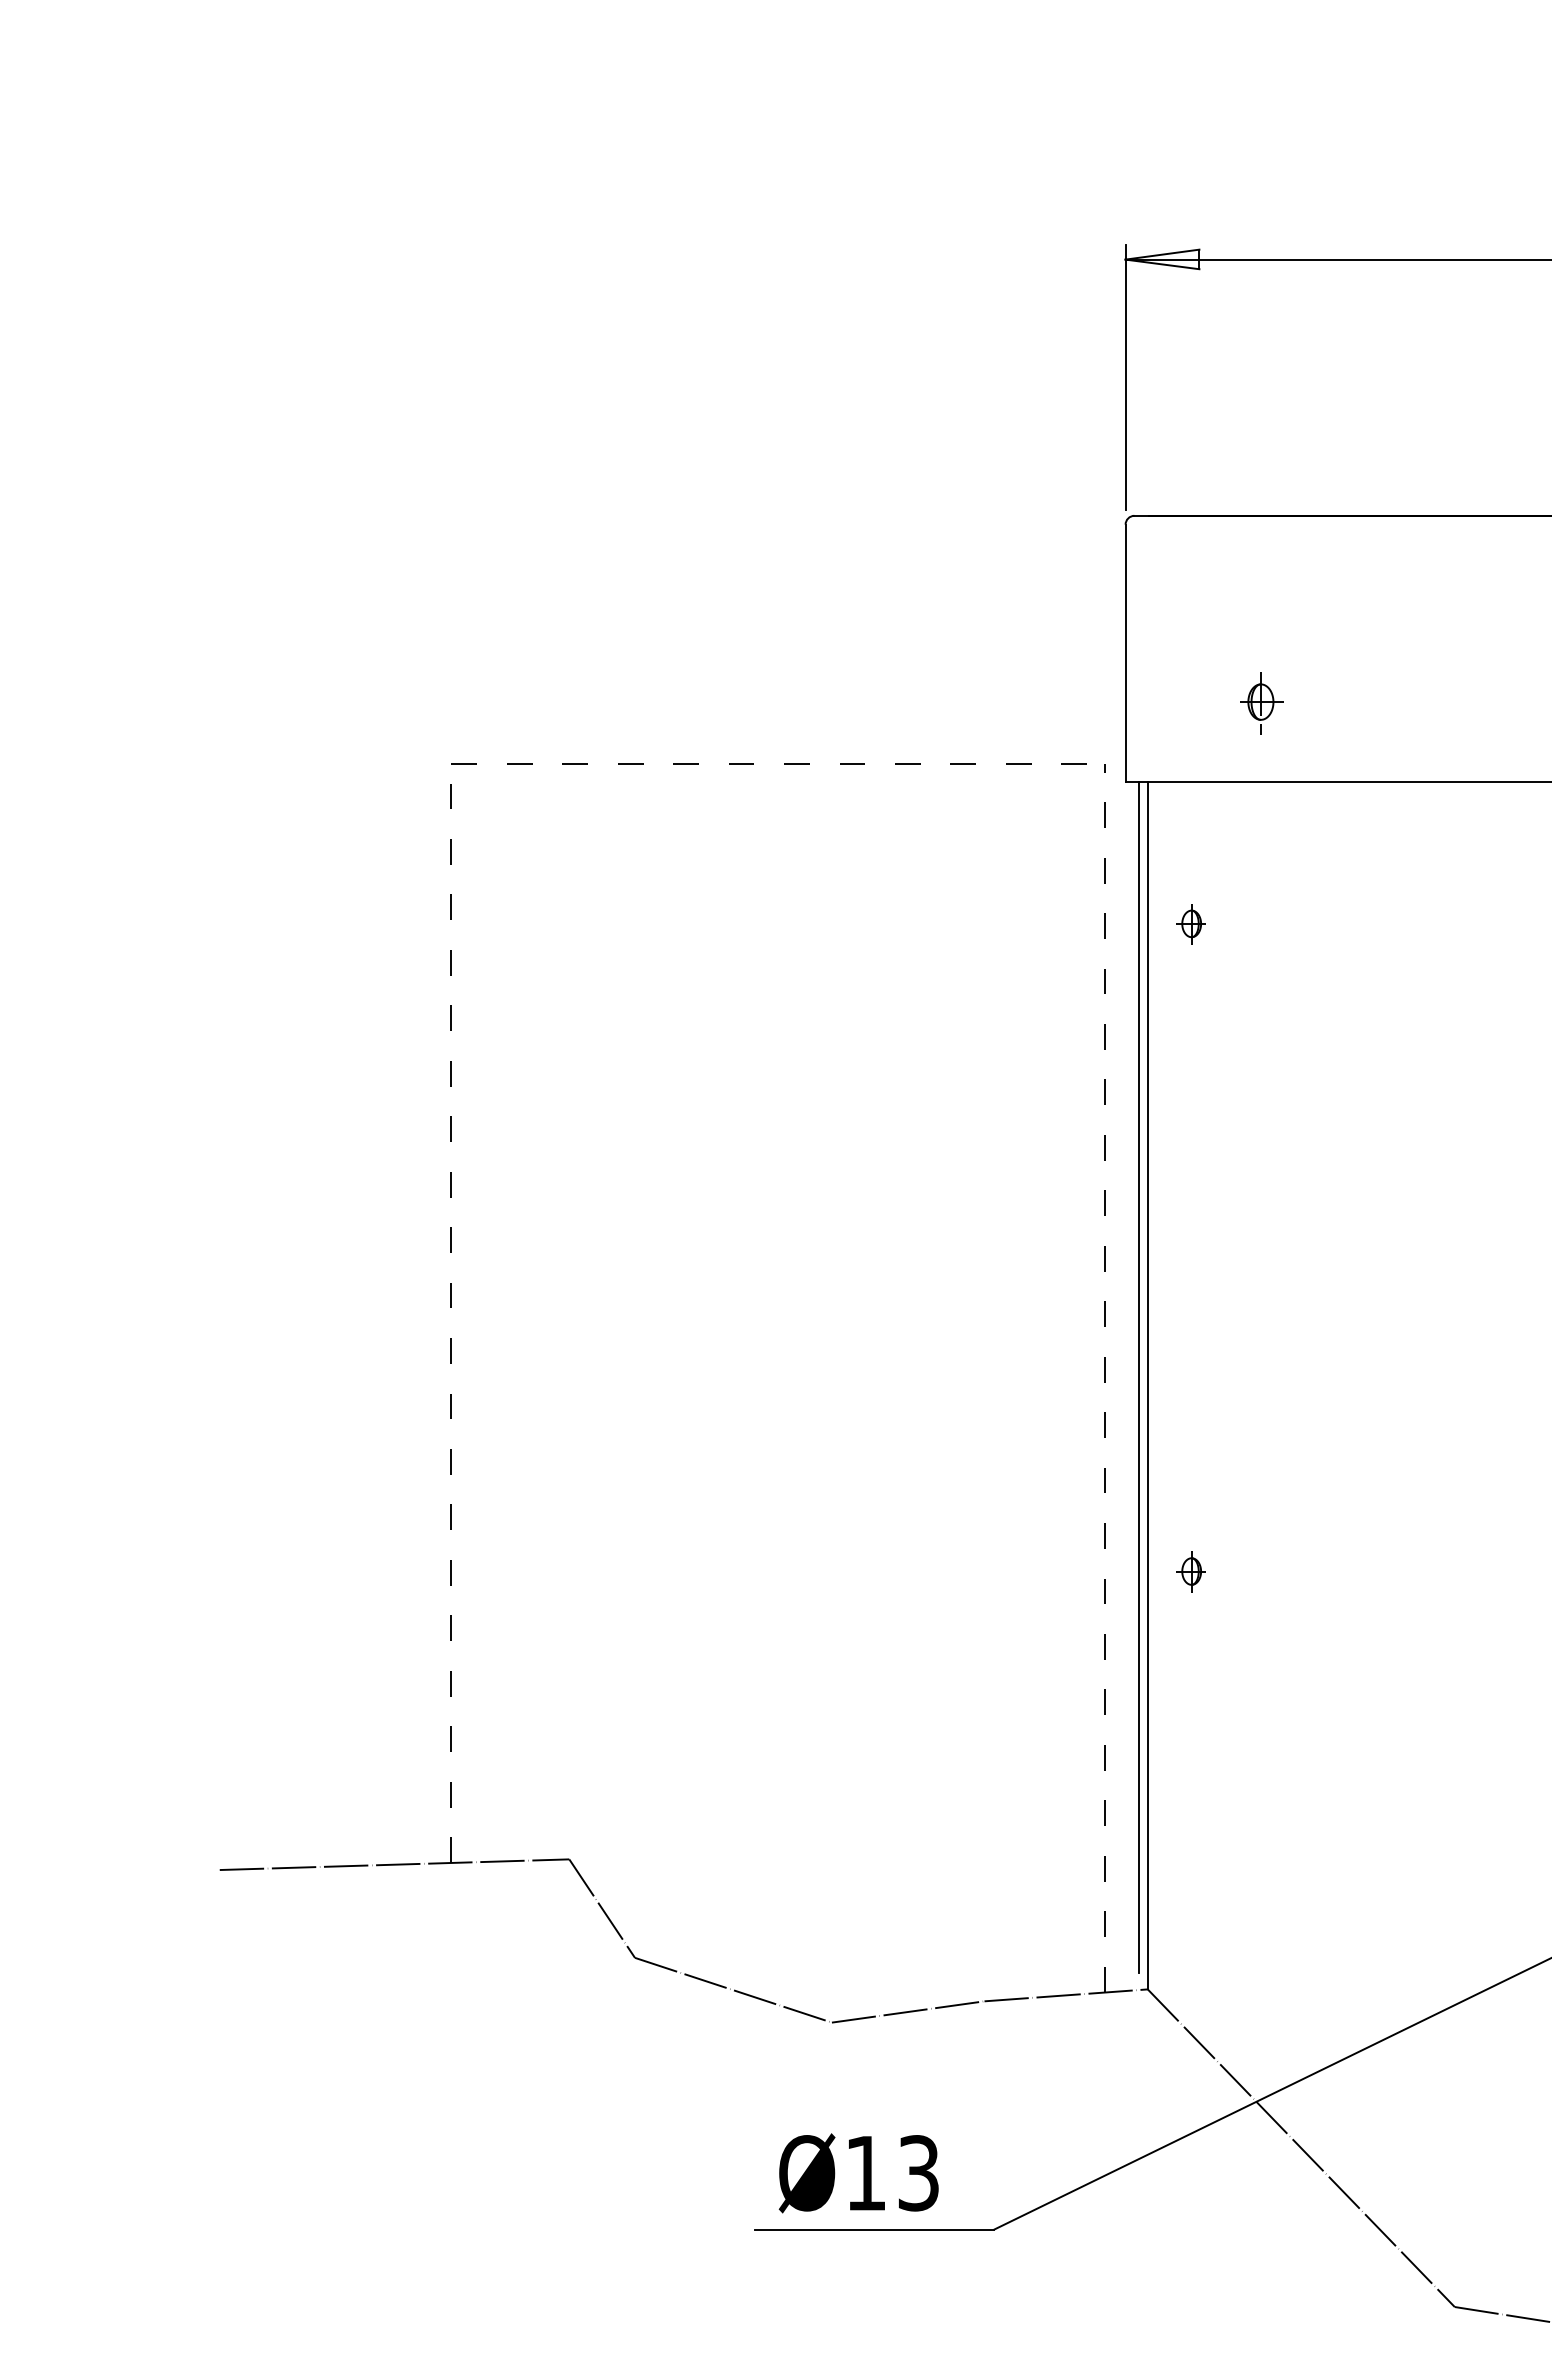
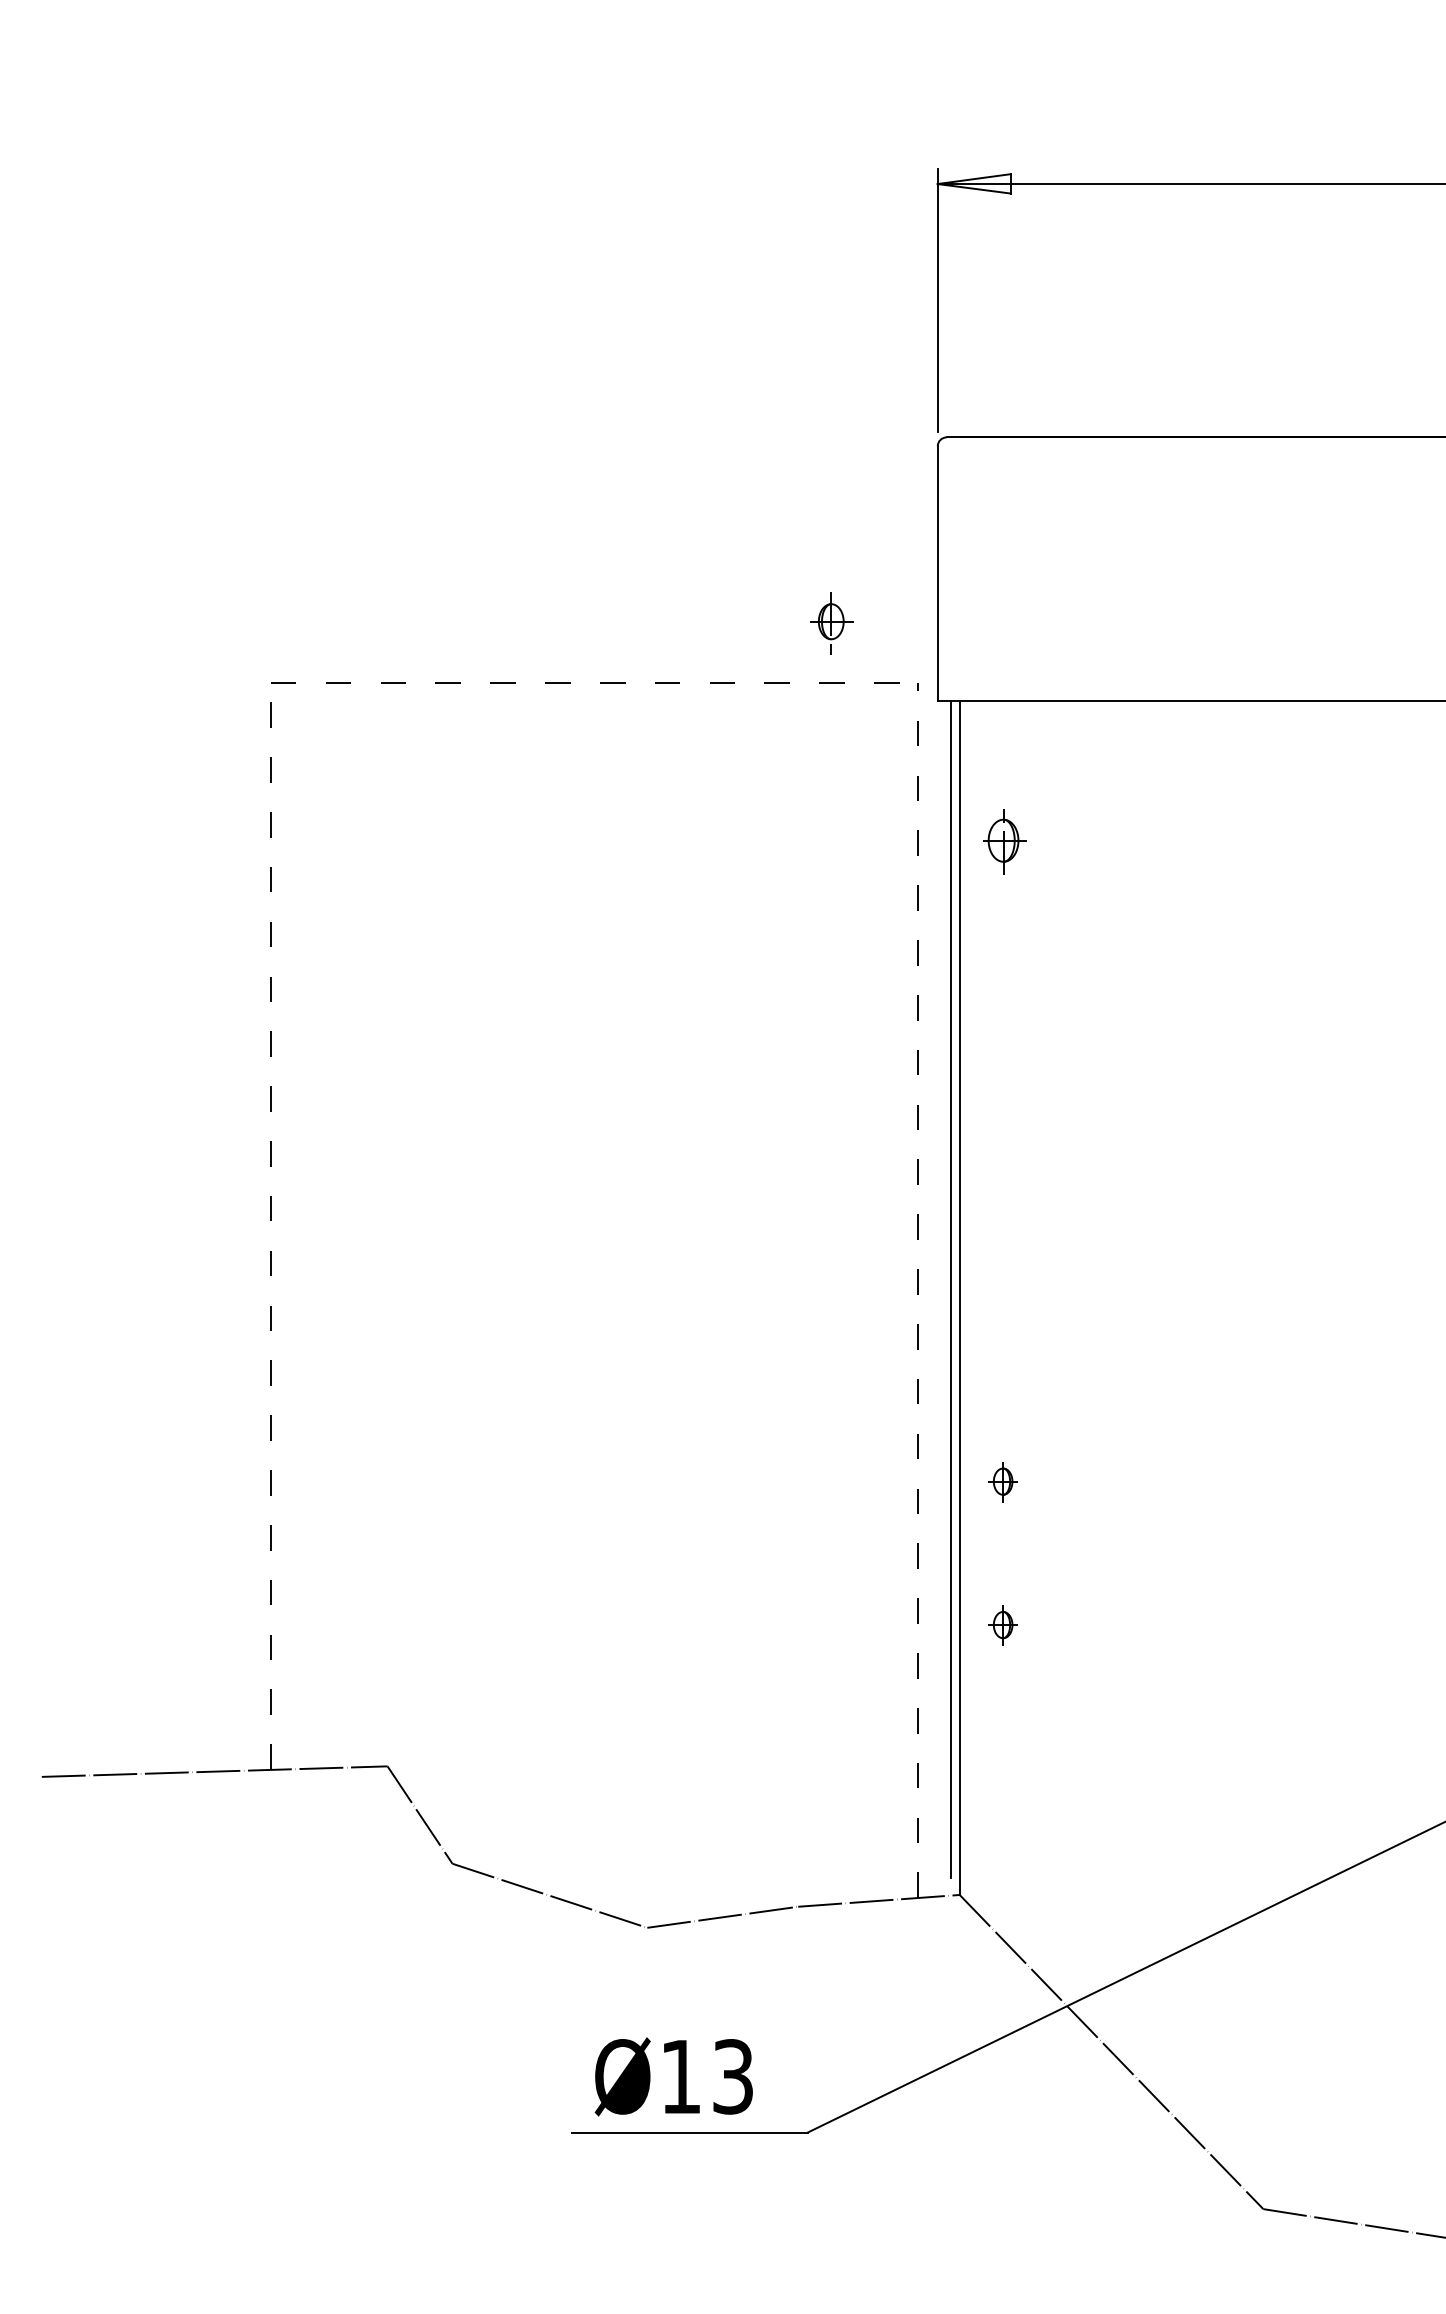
part: (1261, 703) -> (831, 623), moved
part: (1190, 924) -> (1001, 841), size x1.6
part: (1190, 1716) -> (1001, 1625), added

